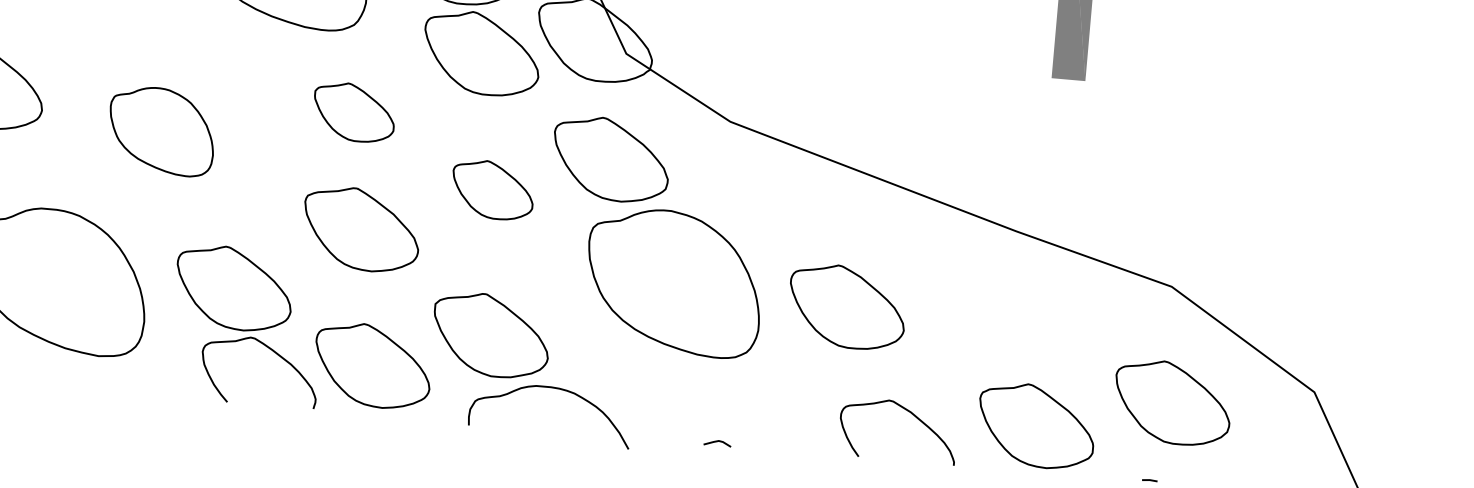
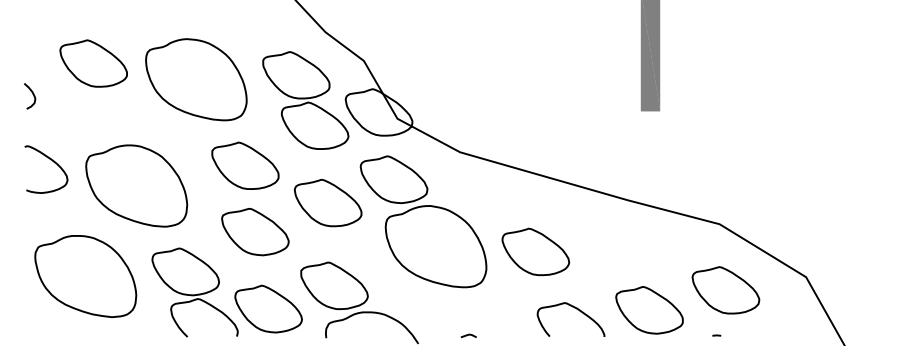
part: (354, 112) -> (245, 165), size x1.43
part: (161, 130) -> (136, 185), size x1.67
part: (493, 189) -> (328, 202), size x1.43

